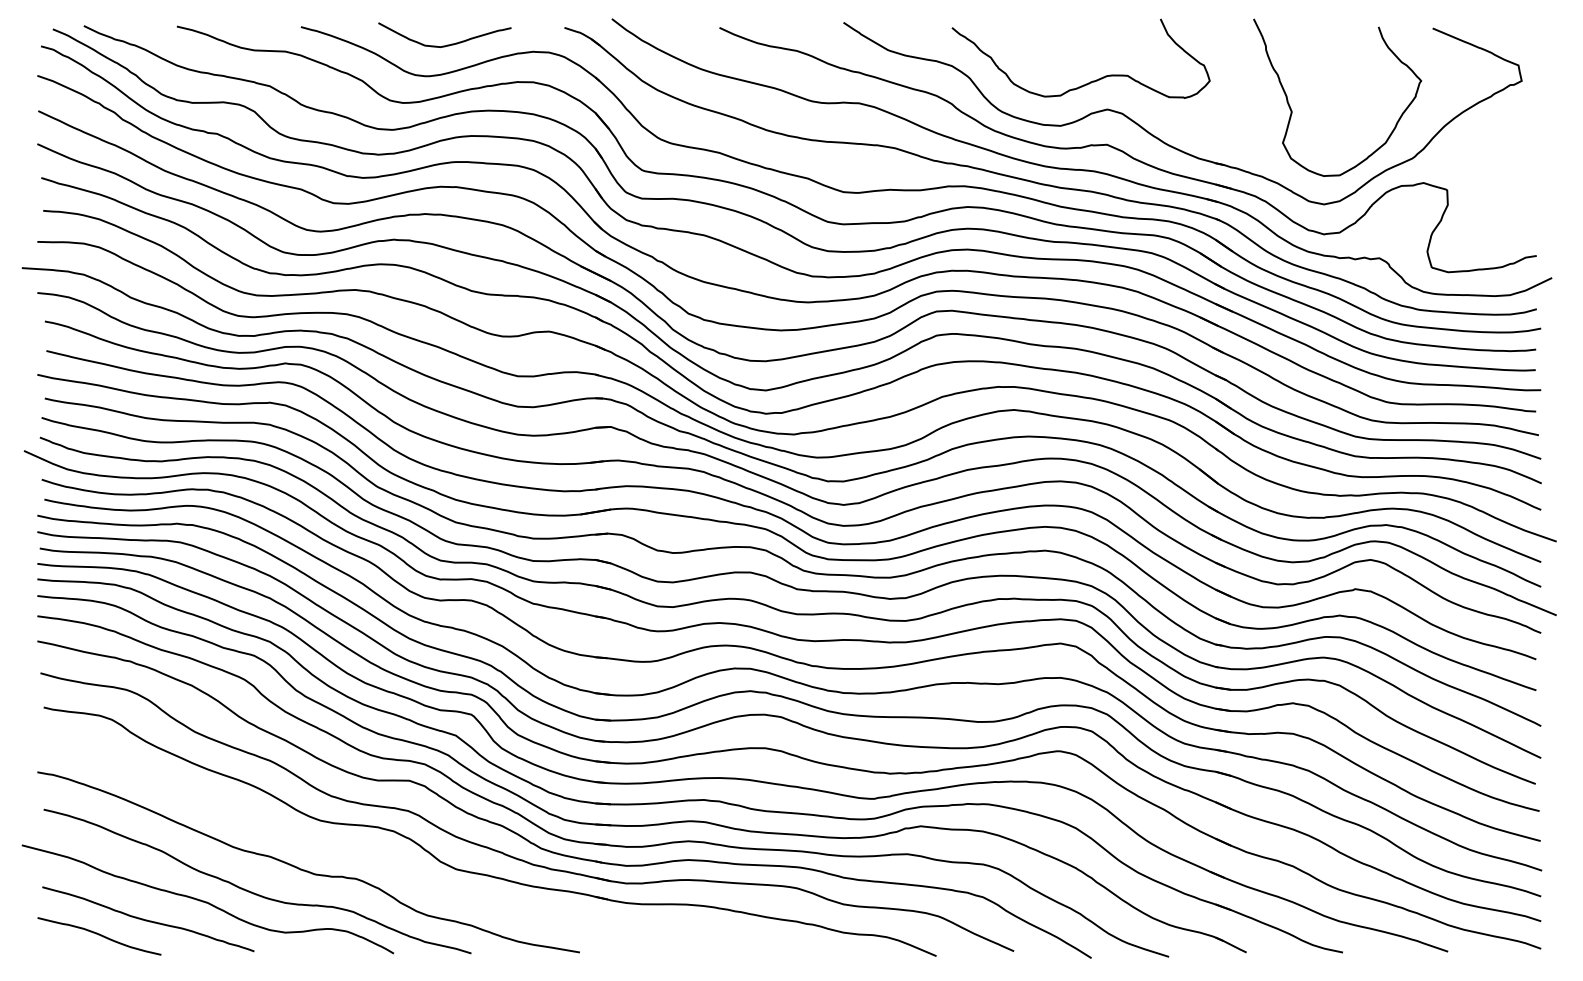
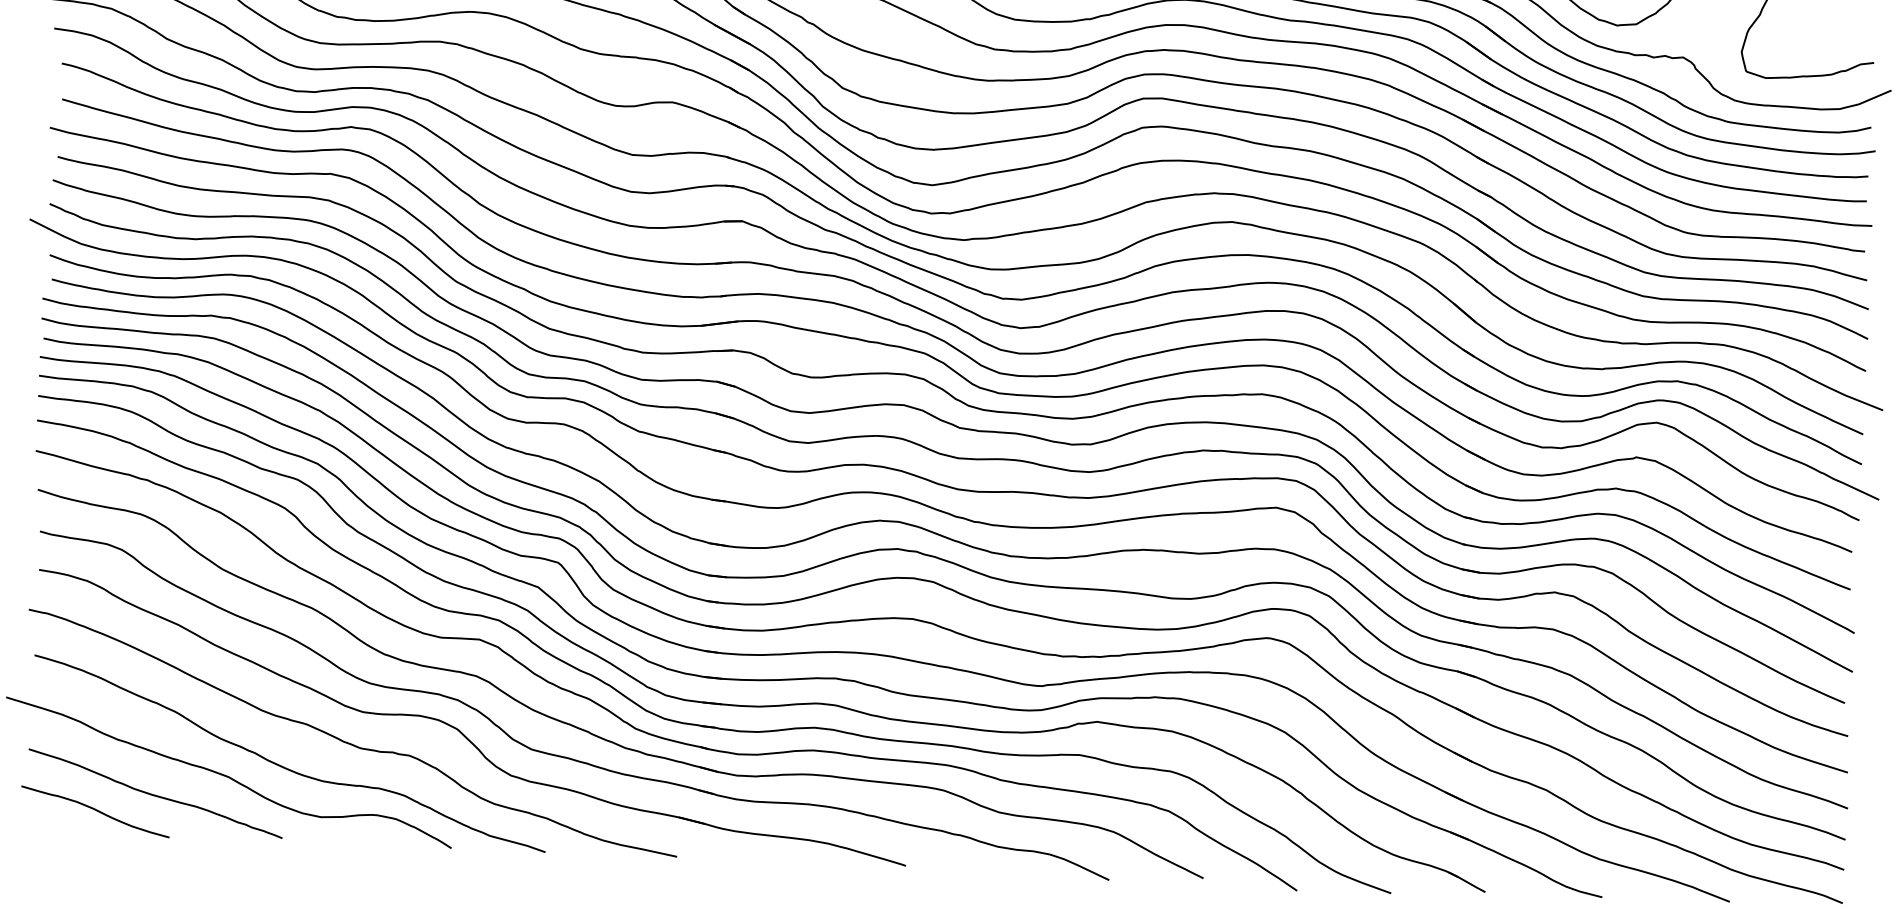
part: (396, 855) -> (459, 729), added

